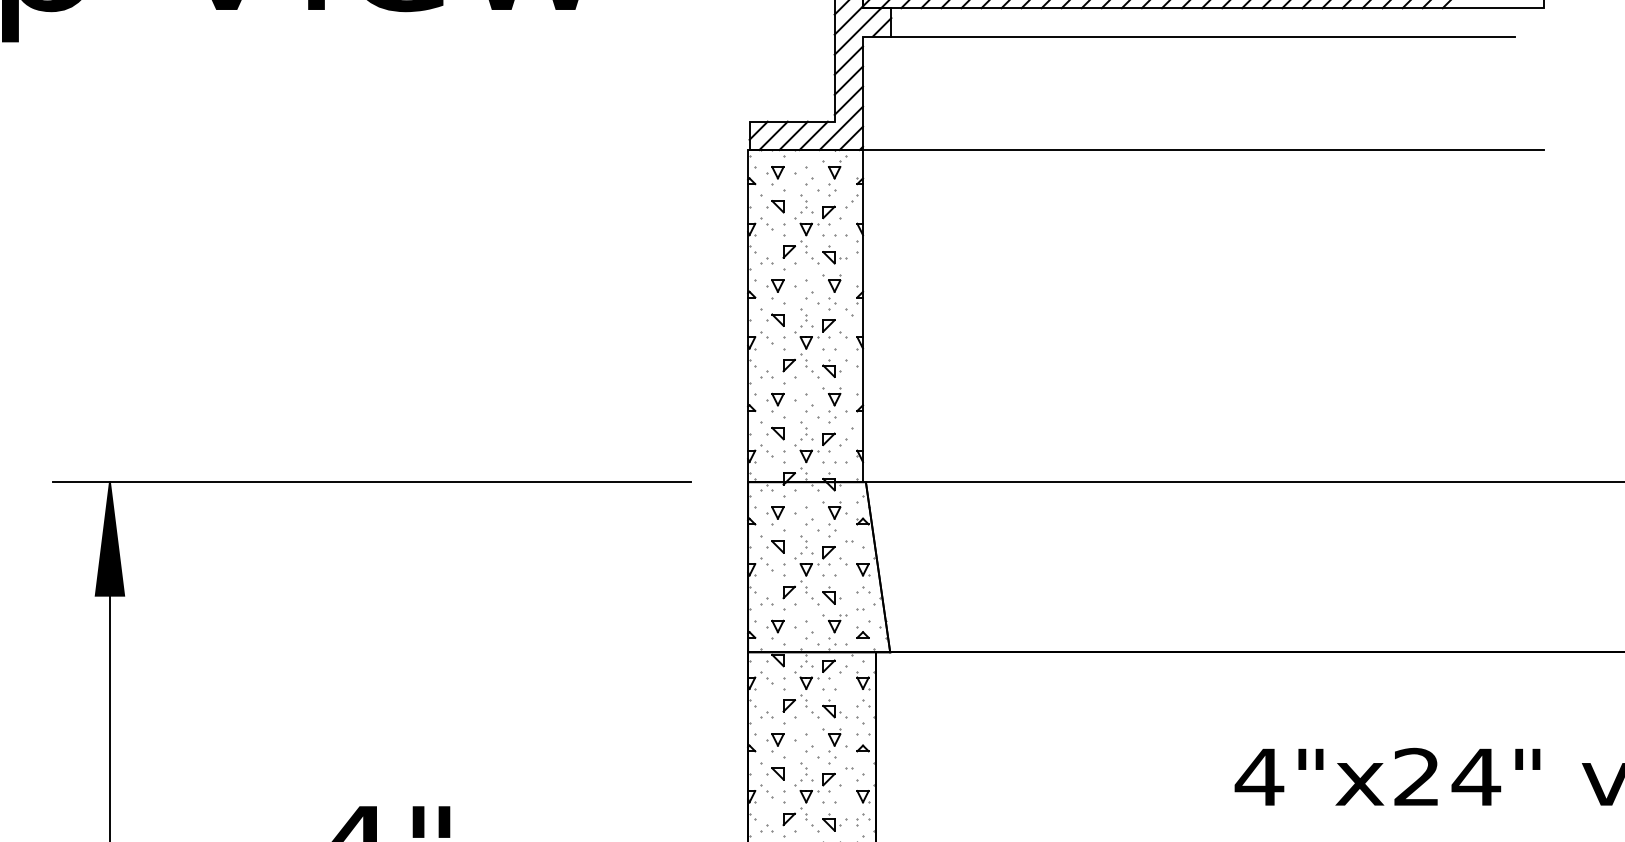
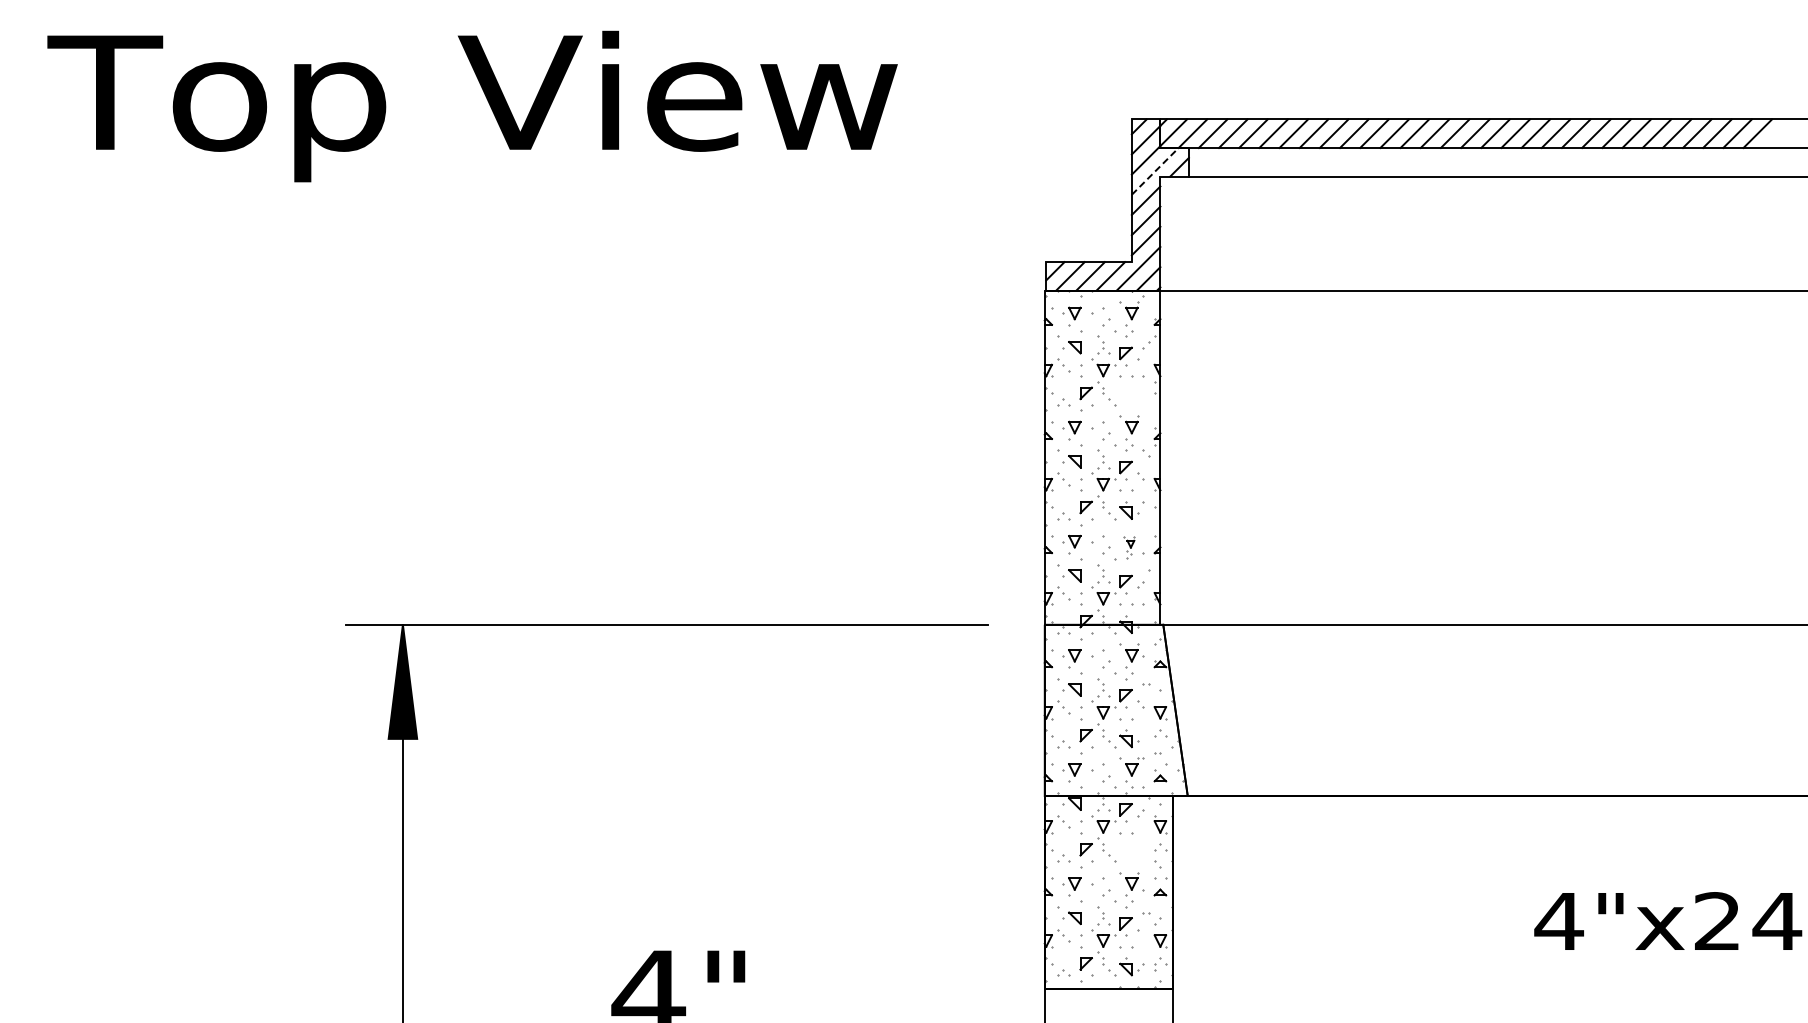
line: (858, 31) -> (1155, 171), solid -> dashed
part: (834, 255) -> (1131, 396), removed
part: (832, 405) -> (1129, 547), size x0.6
part: (834, 708) -> (1131, 852), removed

